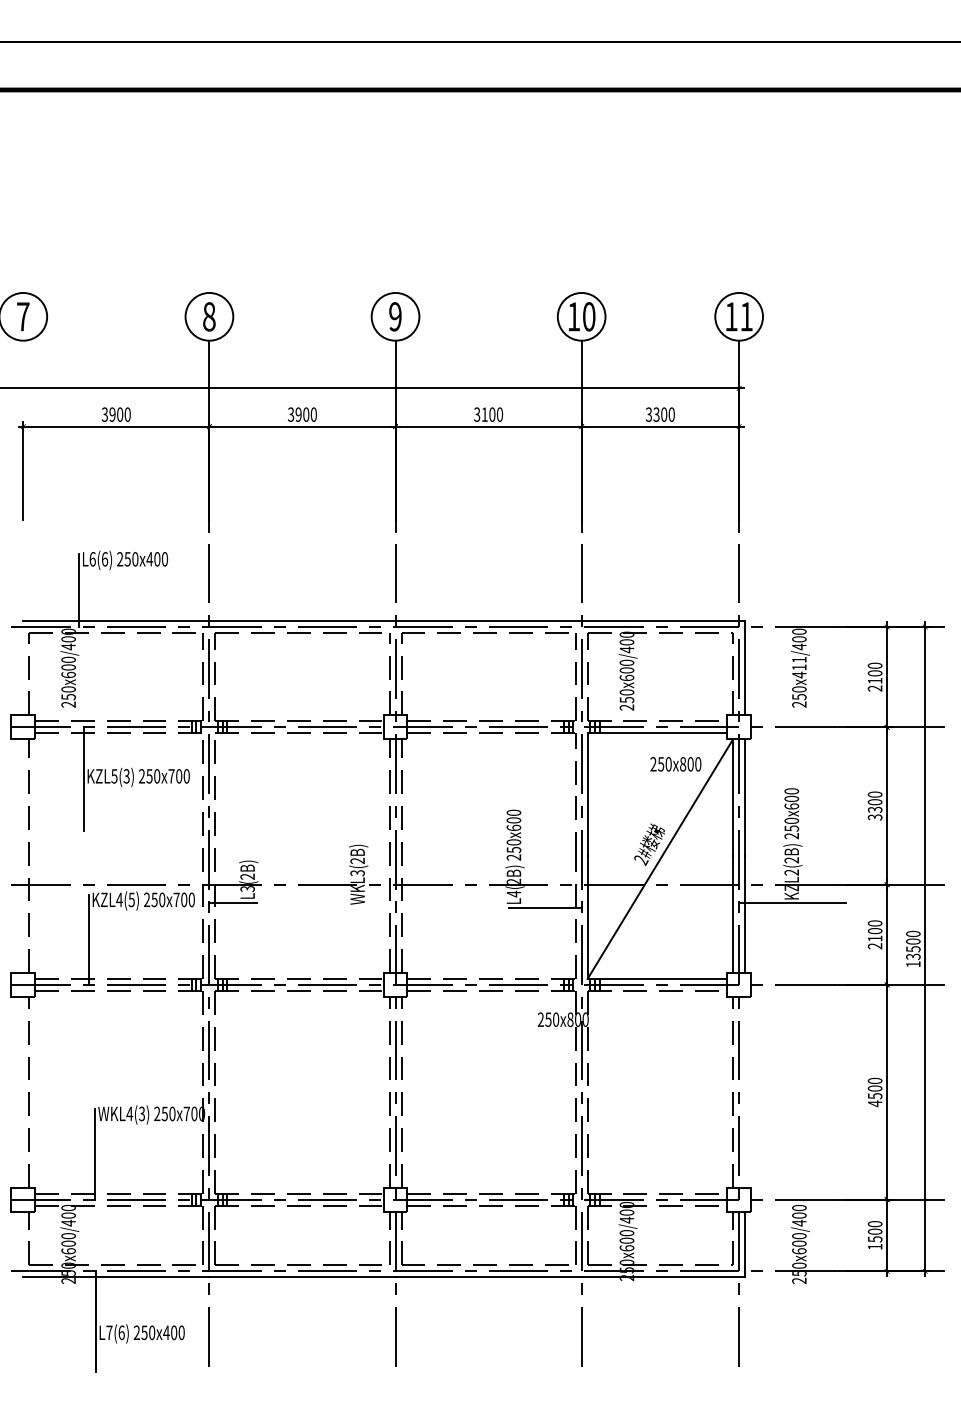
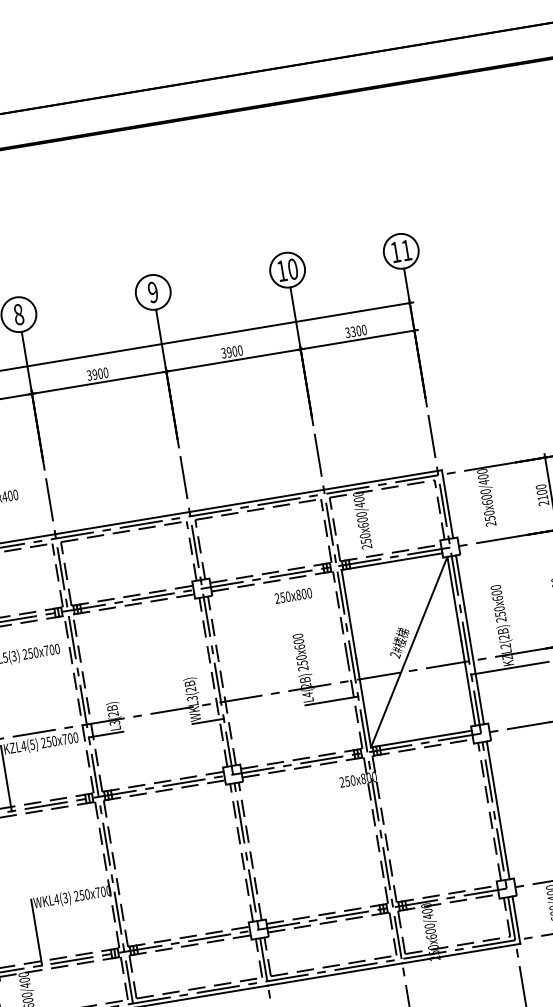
text: (484, 414) -> (229, 352), 3100 -> 3900
text: (799, 667) -> (486, 497), 250x411/400 -> 250x600/400
text: (675, 764) -> (293, 596), moved
line: (373, 907) -> (207, 721), added
line: (745, 1091) -> (498, 809), added

